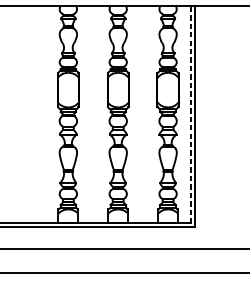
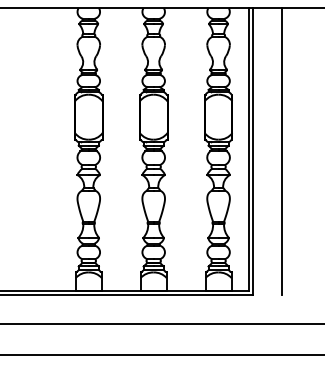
line: (191, 114) -> (248, 148), dashed -> solid
line: (217, 116) -> (282, 151), added

